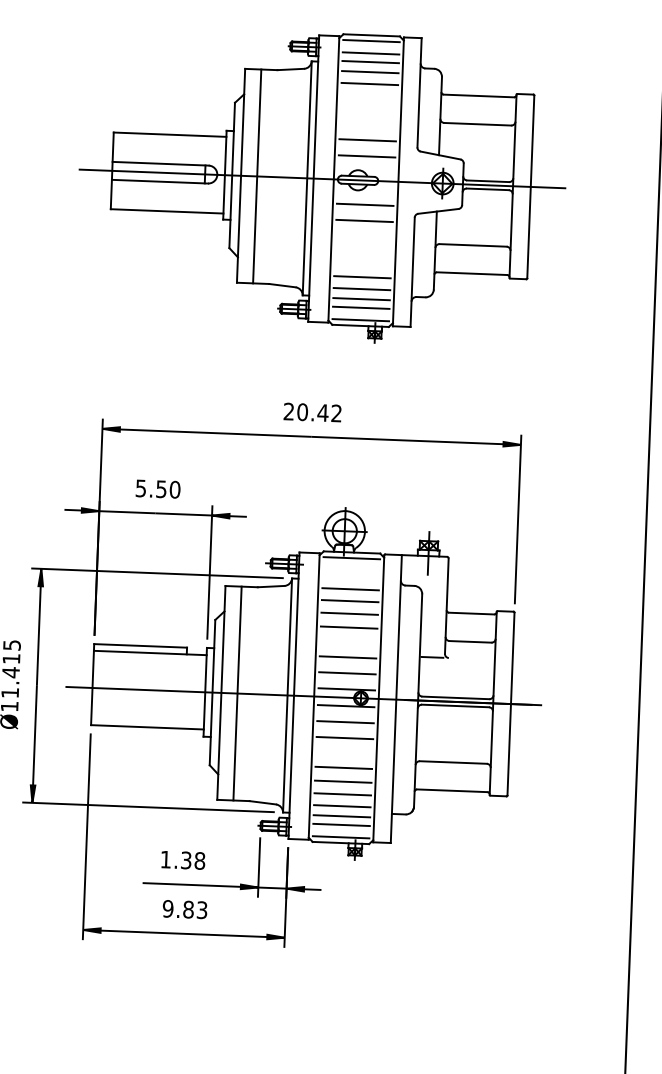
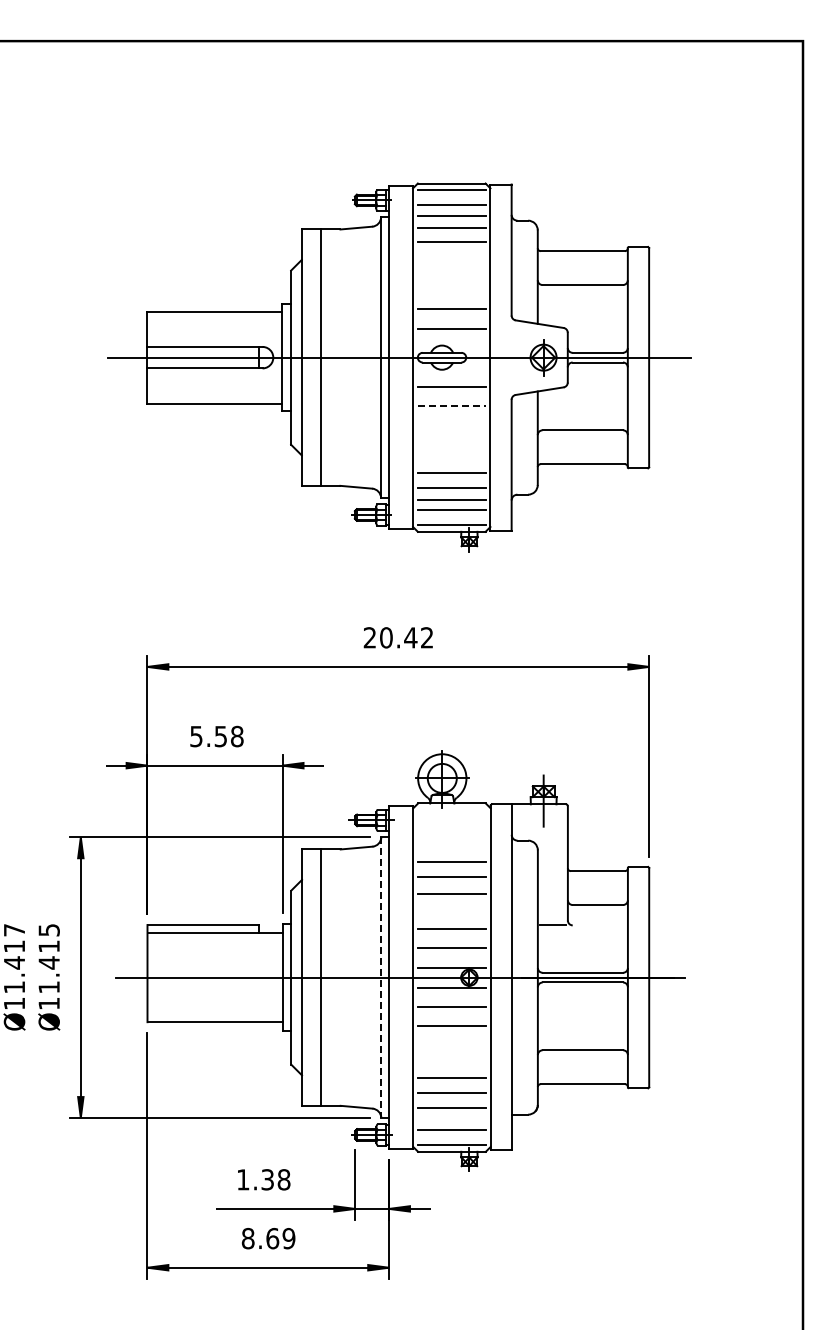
line: (364, 221) -> (451, 406), solid -> dashed
text: (174, 489) -> (236, 736), 5.50 -> 5.58
line: (351, 558) -> (451, 810), removed
line: (350, 589) -> (451, 847), removed
line: (287, 696) -> (381, 978), solid -> dashed
line: (343, 767) -> (451, 1061), removed
line: (341, 816) -> (451, 1119), removed
text: (185, 909) -> (268, 1238), 9.83 -> 8.69

